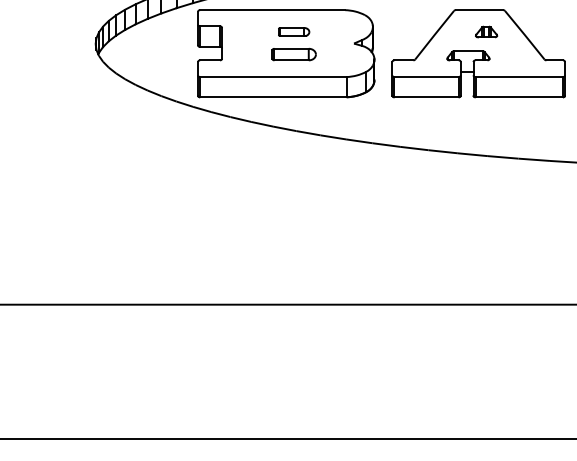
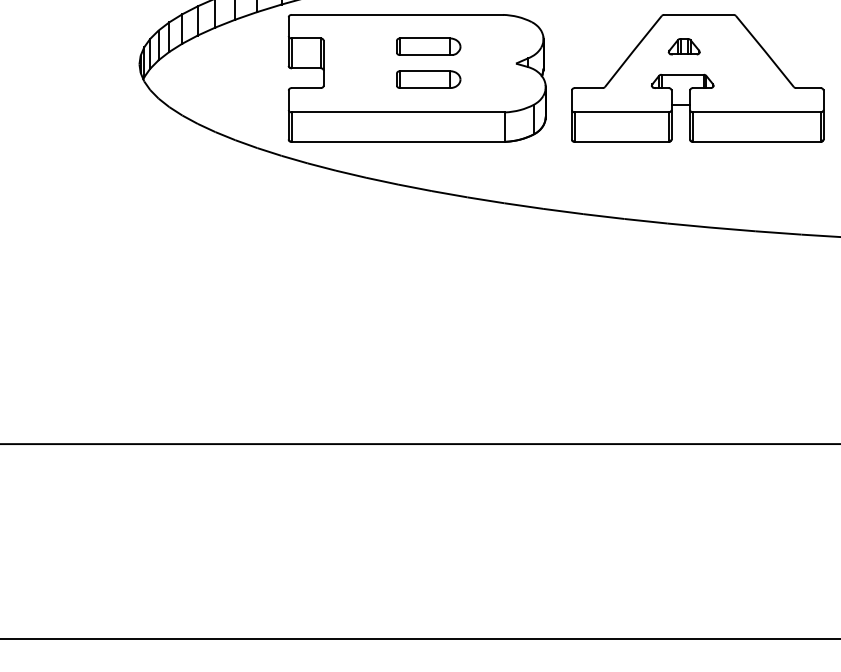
part: (293, 31) -> (427, 45), size x1.43
part: (486, 31) -> (684, 45), moved

